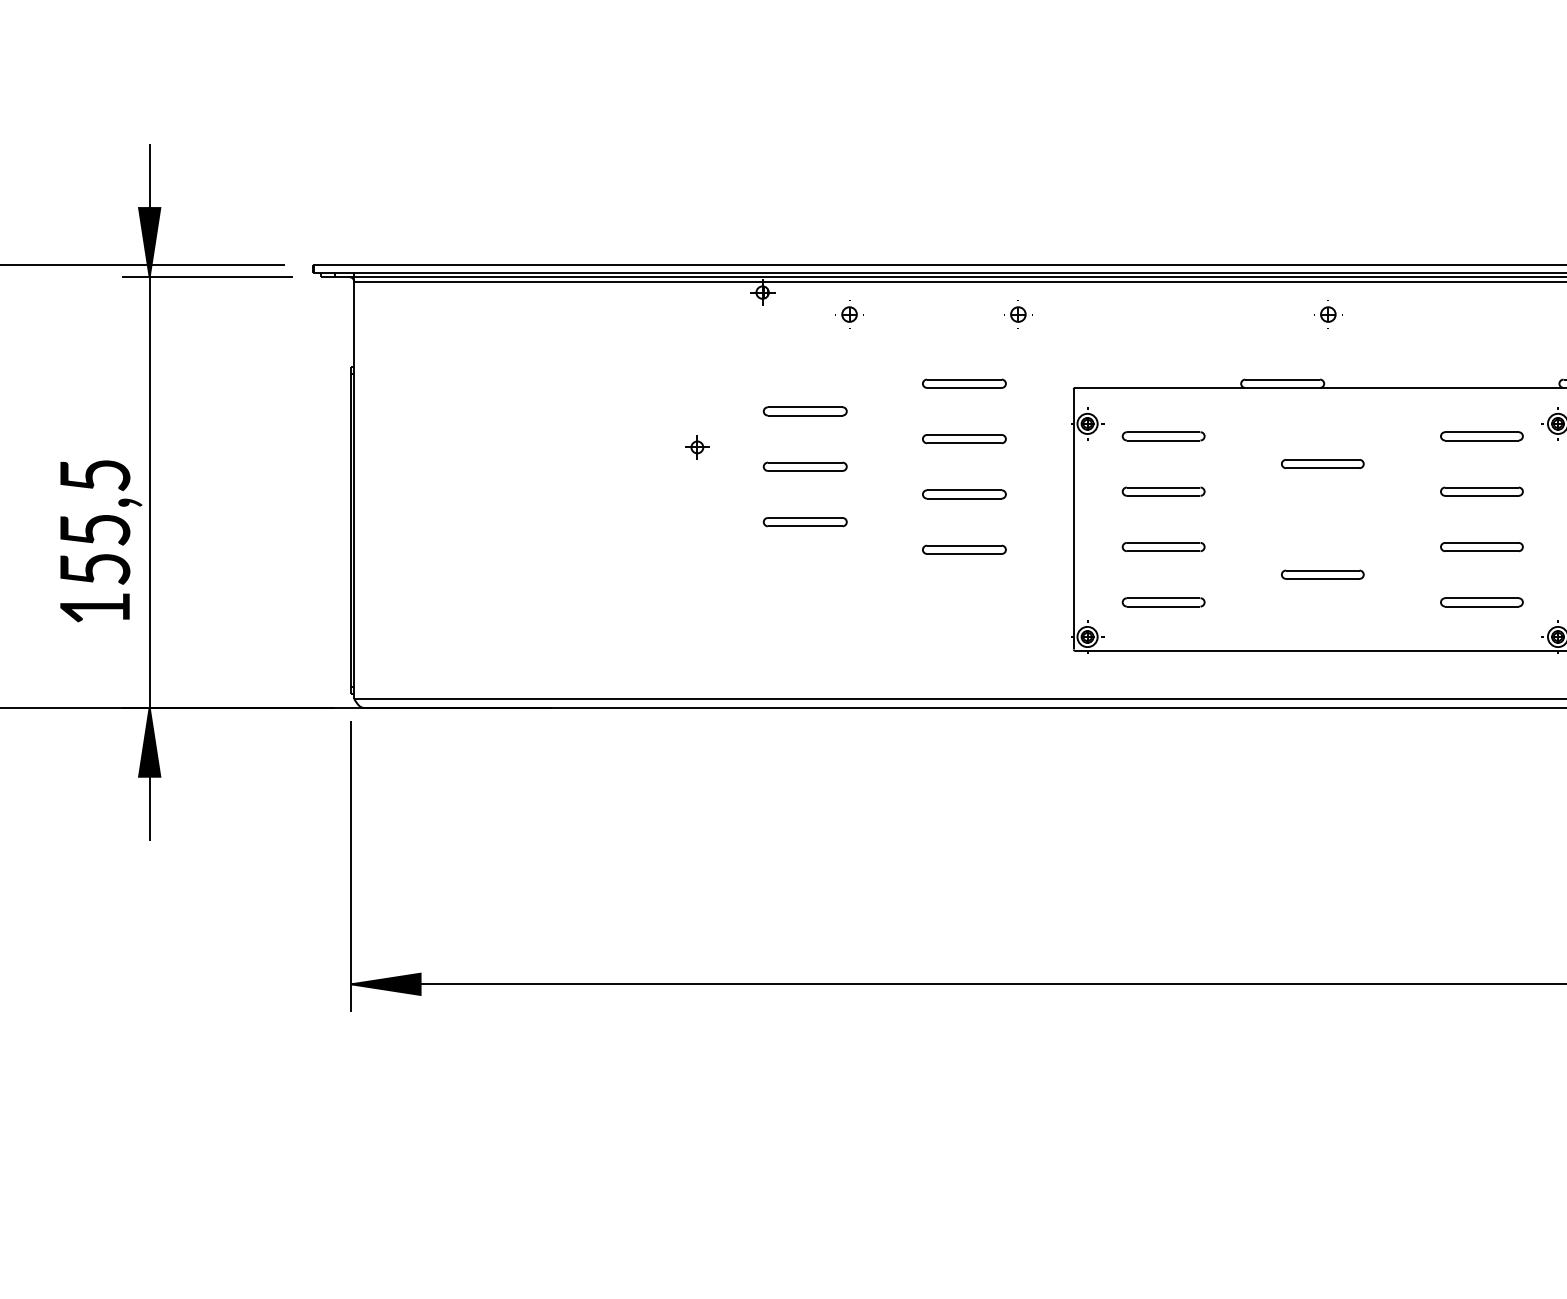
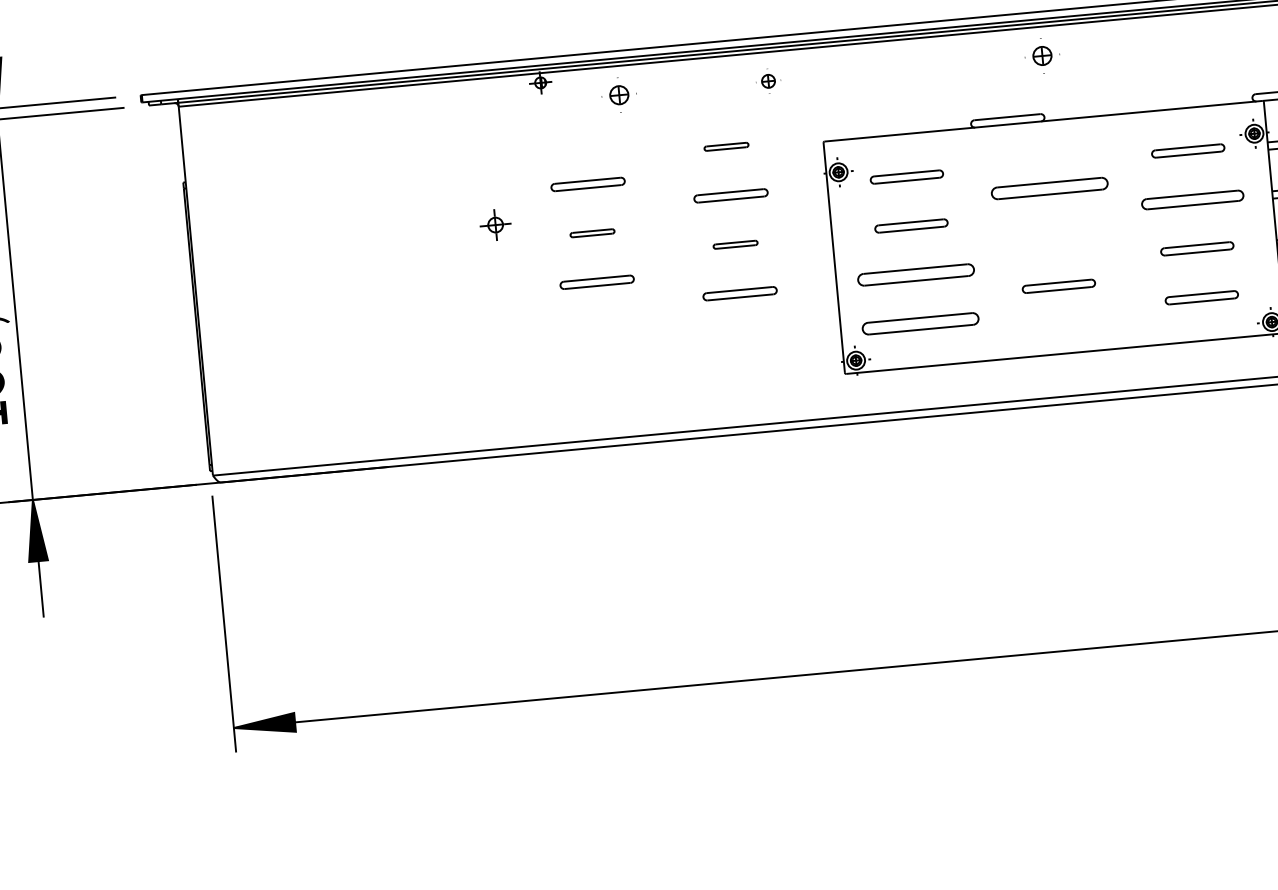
part: (849, 314) -> (619, 95), size x1.4
part: (1328, 314) -> (1042, 55), size x1.4
part: (964, 383) -> (726, 146), size x0.6
part: (697, 447) -> (495, 225), size x1.4
part: (1322, 463) -> (1049, 188), size x1.6
part: (804, 466) -> (591, 233), size x0.6
part: (1481, 491) -> (1192, 199), size x1.4
part: (964, 494) -> (735, 244), size x0.6
part: (1163, 546) -> (915, 274), size x1.6
part: (1163, 602) -> (920, 323), size x1.6

